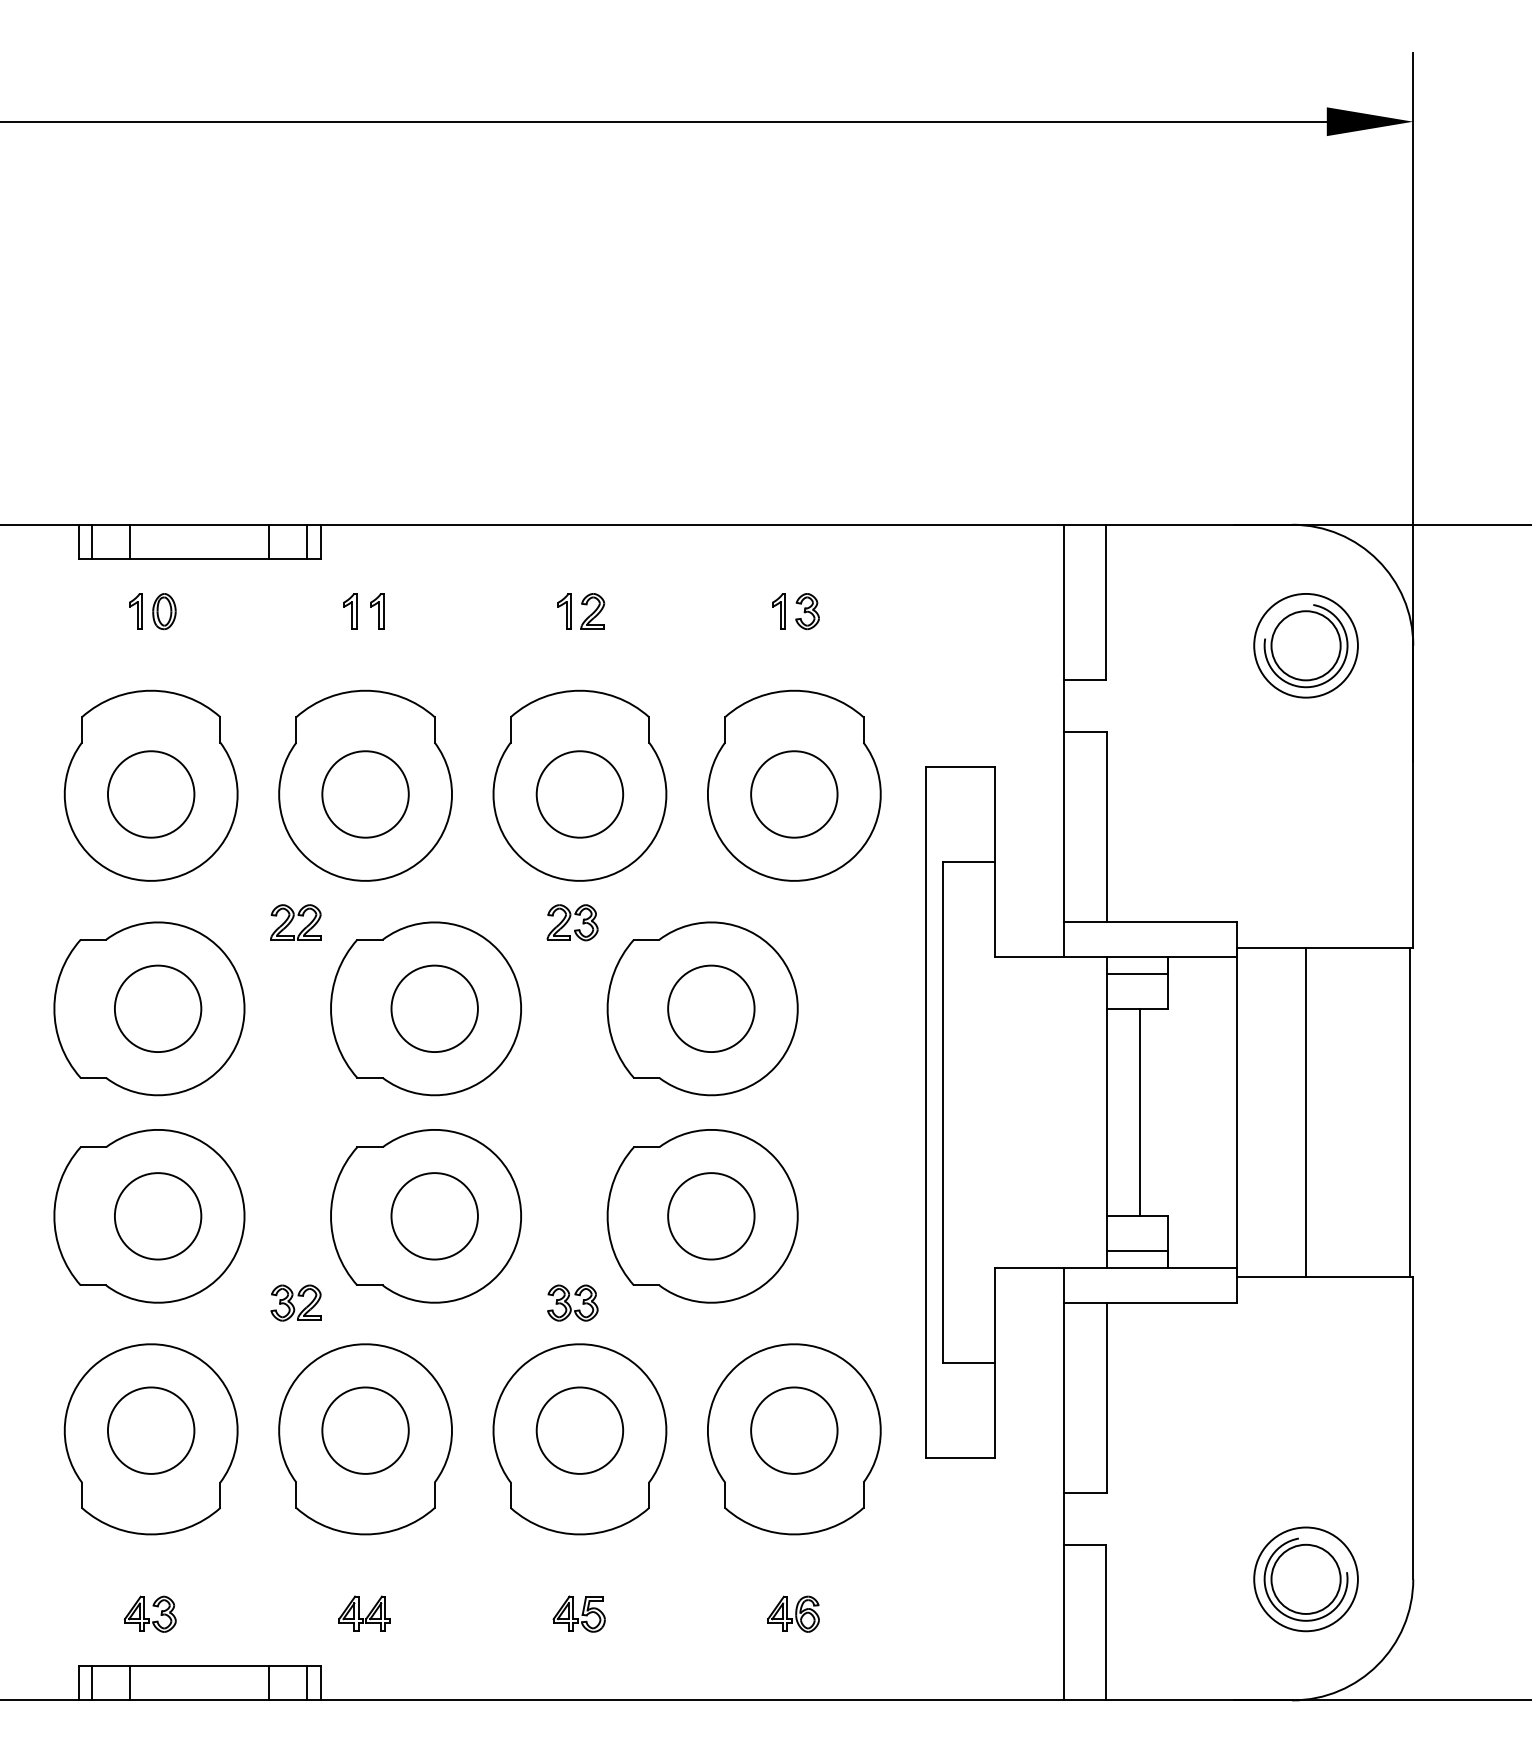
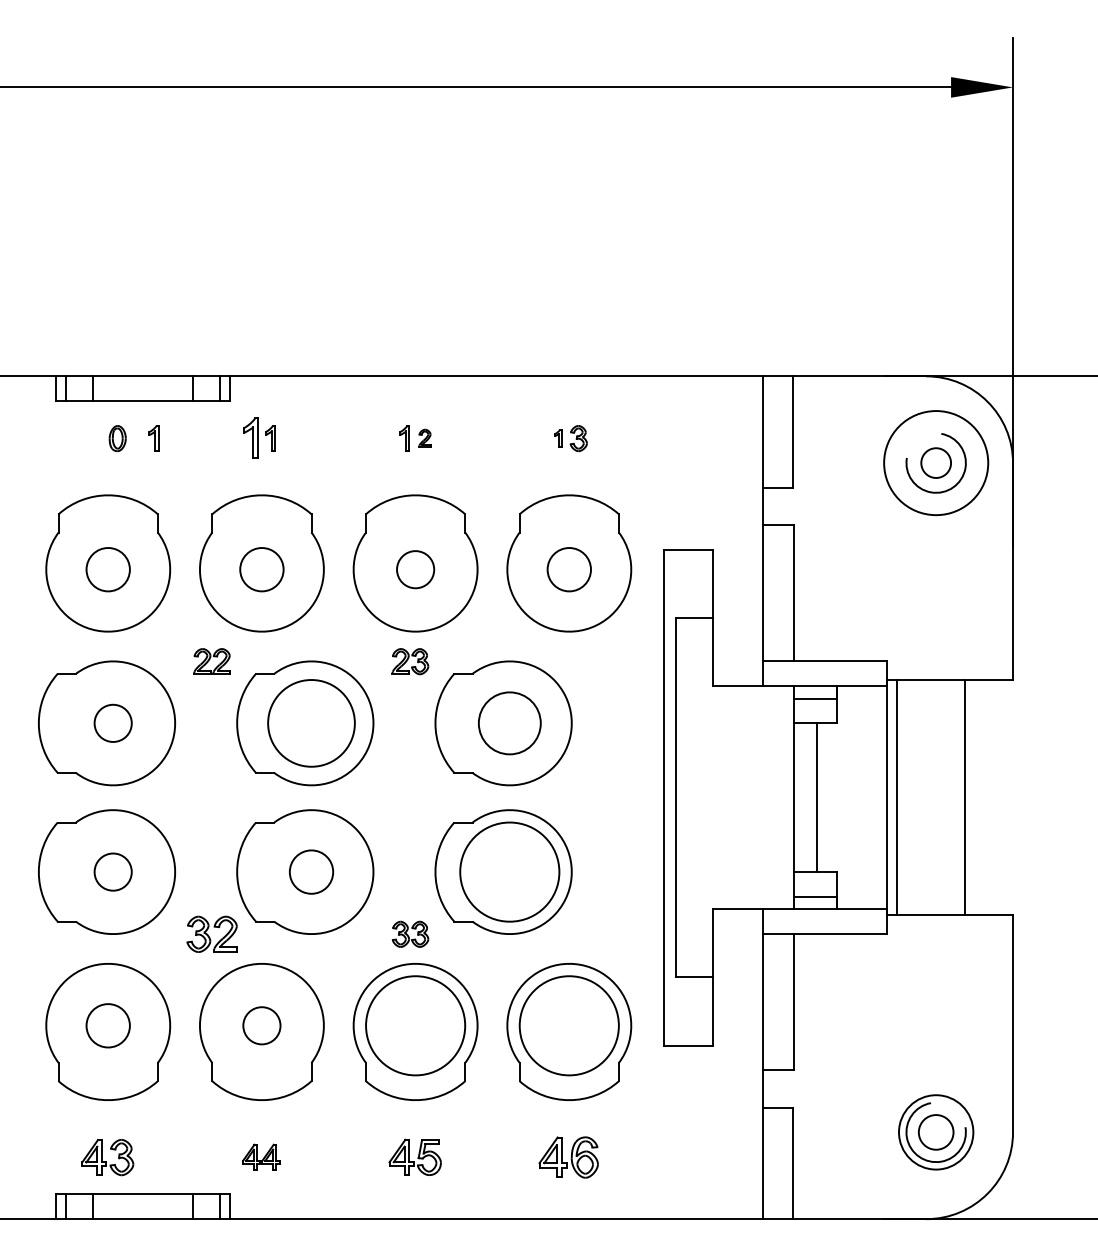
part: (135, 611) -> (153, 438), moved
part: (350, 611) -> (251, 438), size x1.6
part: (592, 611) -> (424, 438), size x0.7
part: (778, 611) -> (557, 438), size x0.7
circle: (1305, 645) -> (935, 462), size x0.6
circle: (1305, 645) -> (935, 462), size x1.4
circle: (150, 794) -> (107, 569), size x0.7
circle: (365, 794) -> (261, 569), size x0.7
circle: (579, 794) -> (415, 569), size x0.6
circle: (794, 794) -> (569, 569), size x0.7
circle: (157, 1008) -> (112, 723), size x0.6
circle: (434, 1008) -> (311, 723), size x1.4
line: (1306, 1112) -> (897, 797), moved
line: (1409, 1112) -> (965, 797), moved
circle: (157, 1216) -> (112, 872), size x0.6
circle: (434, 1216) -> (311, 872), size x0.7
circle: (711, 1216) -> (509, 872), size x1.6
part: (295, 1302) -> (211, 933), size x1.4
circle: (150, 1430) -> (107, 1025), size x0.7
circle: (365, 1430) -> (261, 1025), size x0.6
circle: (579, 1430) -> (415, 1025), size x1.6
circle: (794, 1430) -> (569, 1025), size x1.6
circle: (1305, 1578) -> (935, 1131), size x0.7
part: (149, 1613) -> (107, 1156), size x1.4
part: (578, 1613) -> (414, 1156), size x1.4
part: (793, 1613) -> (568, 1156), size x1.6

